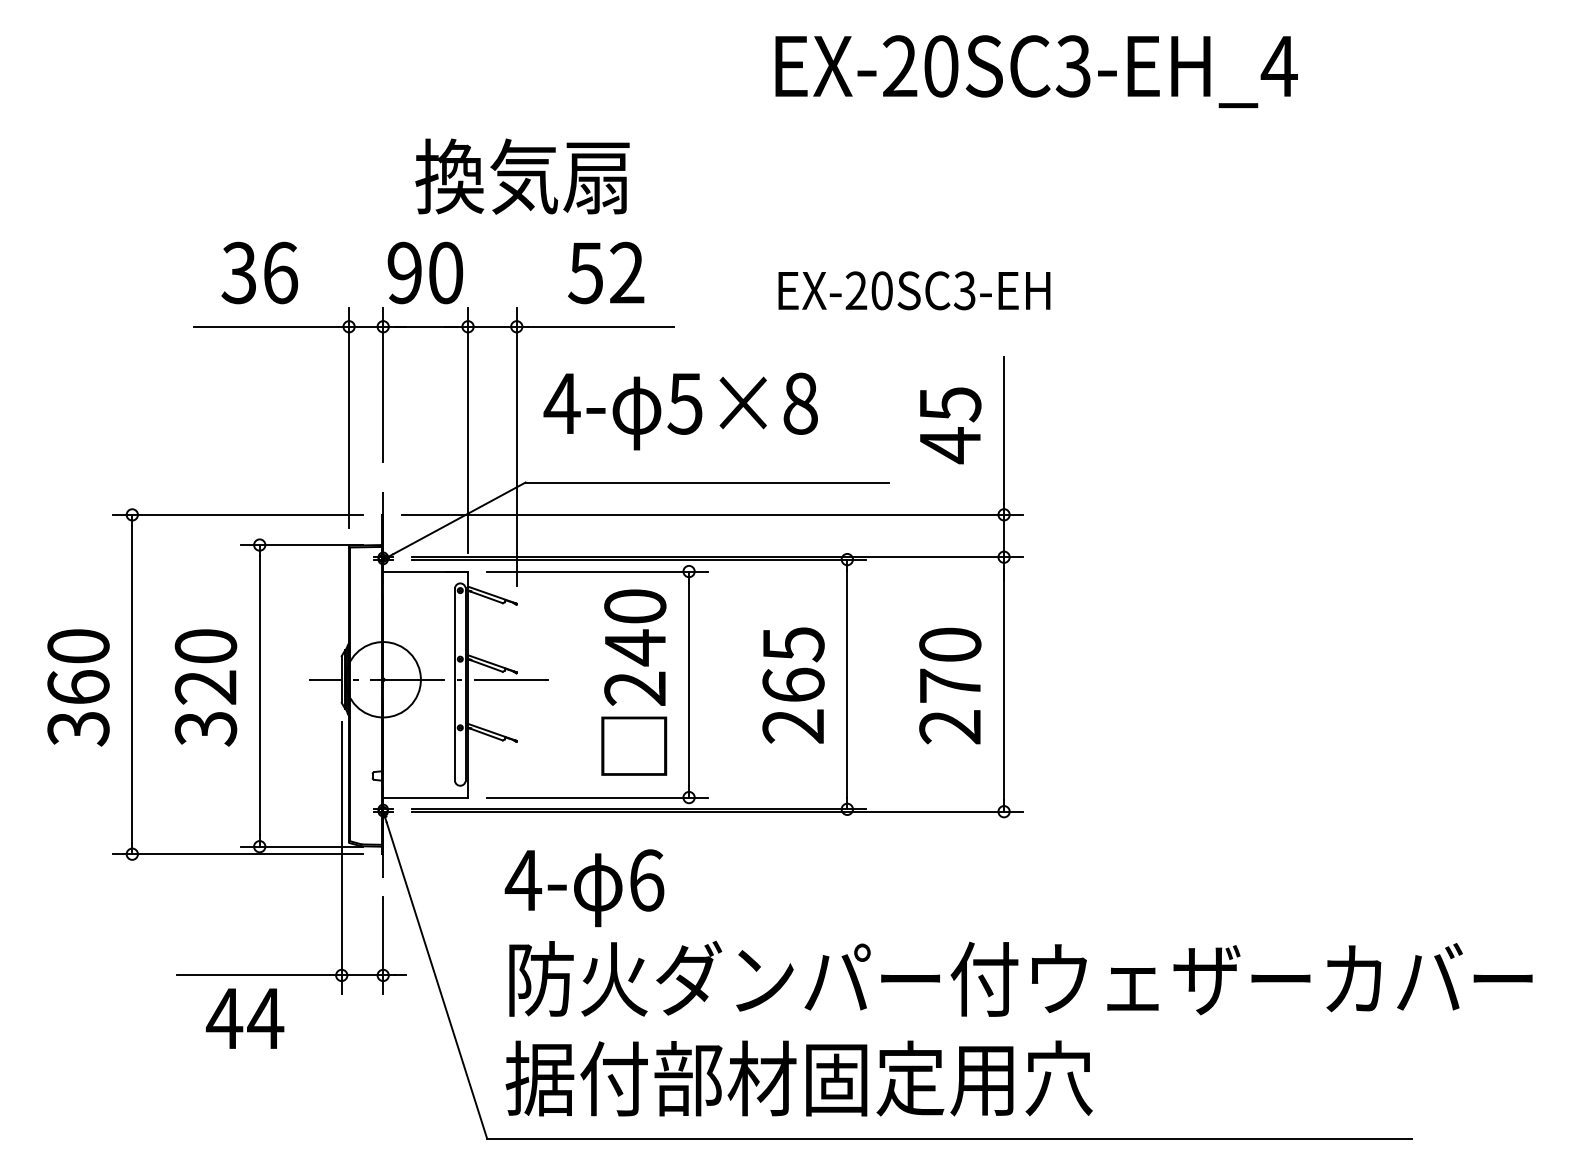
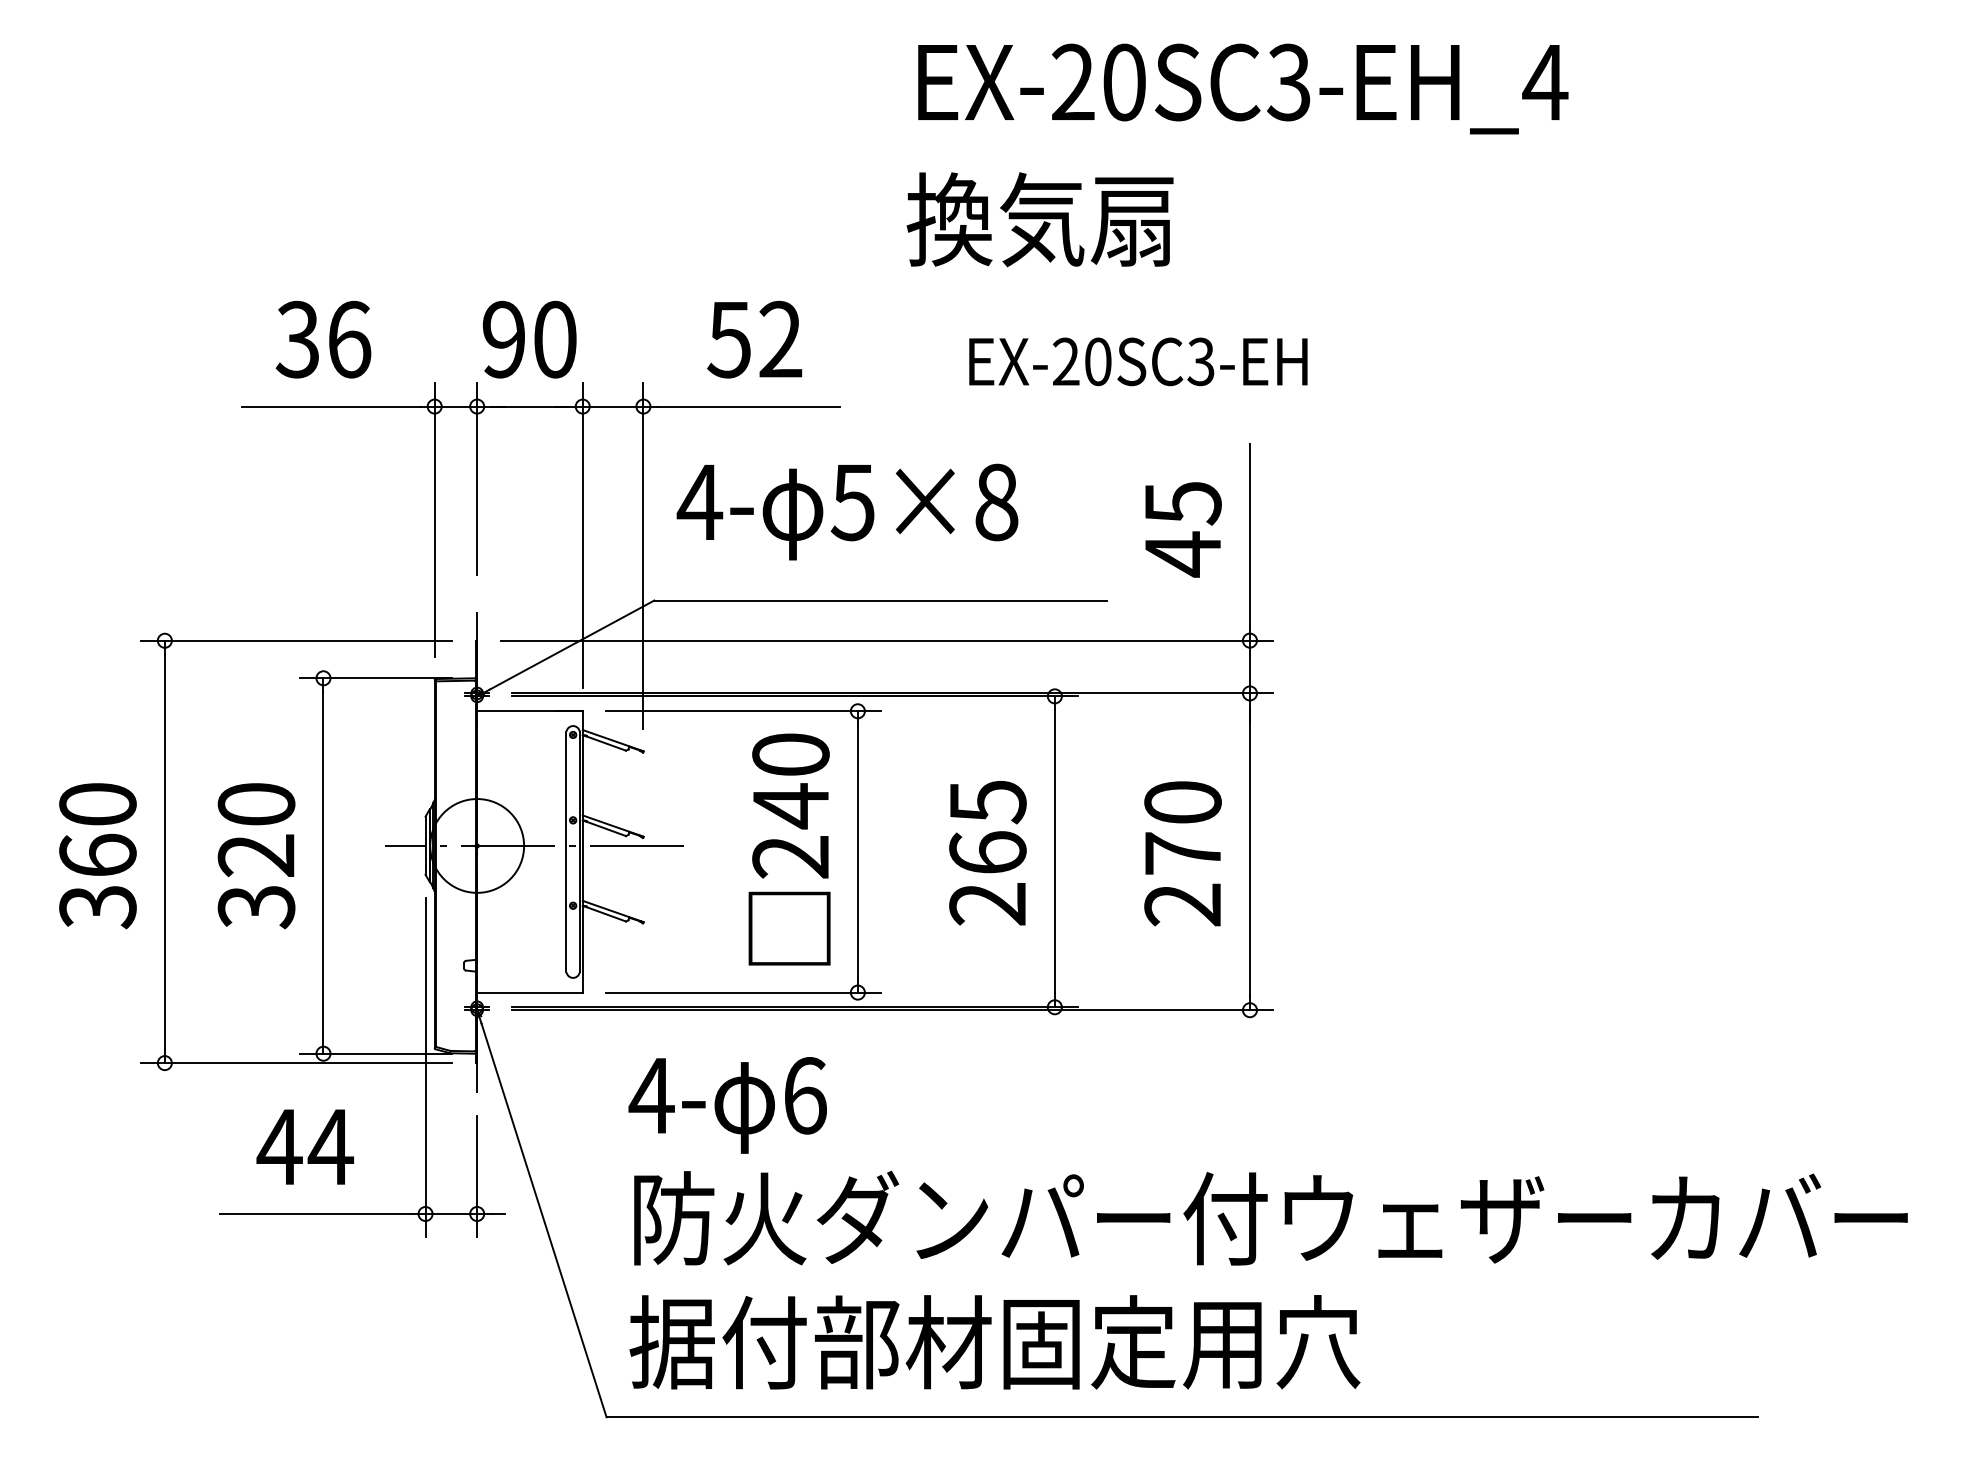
text: (1036, 71) -> (1243, 88), moved
text: (522, 176) -> (1040, 219), moved
text: (245, 1018) -> (305, 1146), moved

